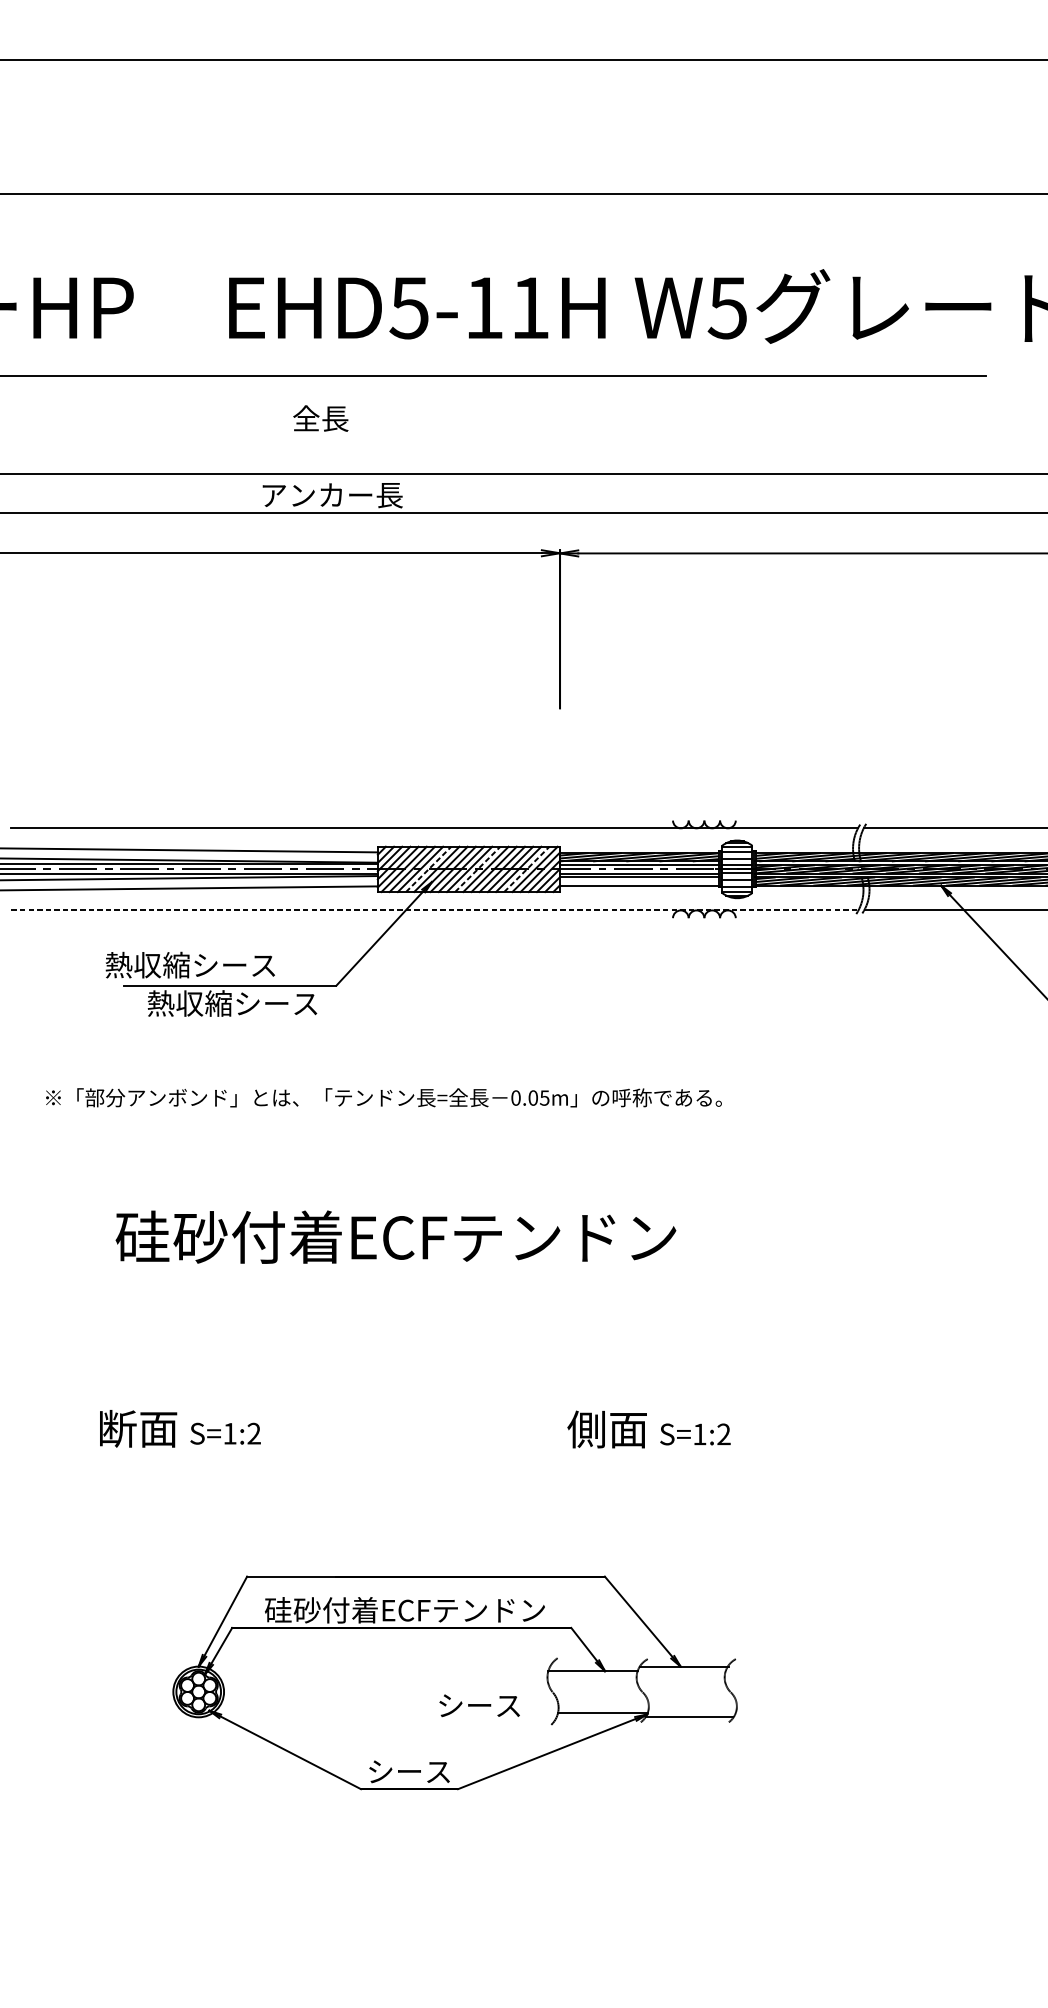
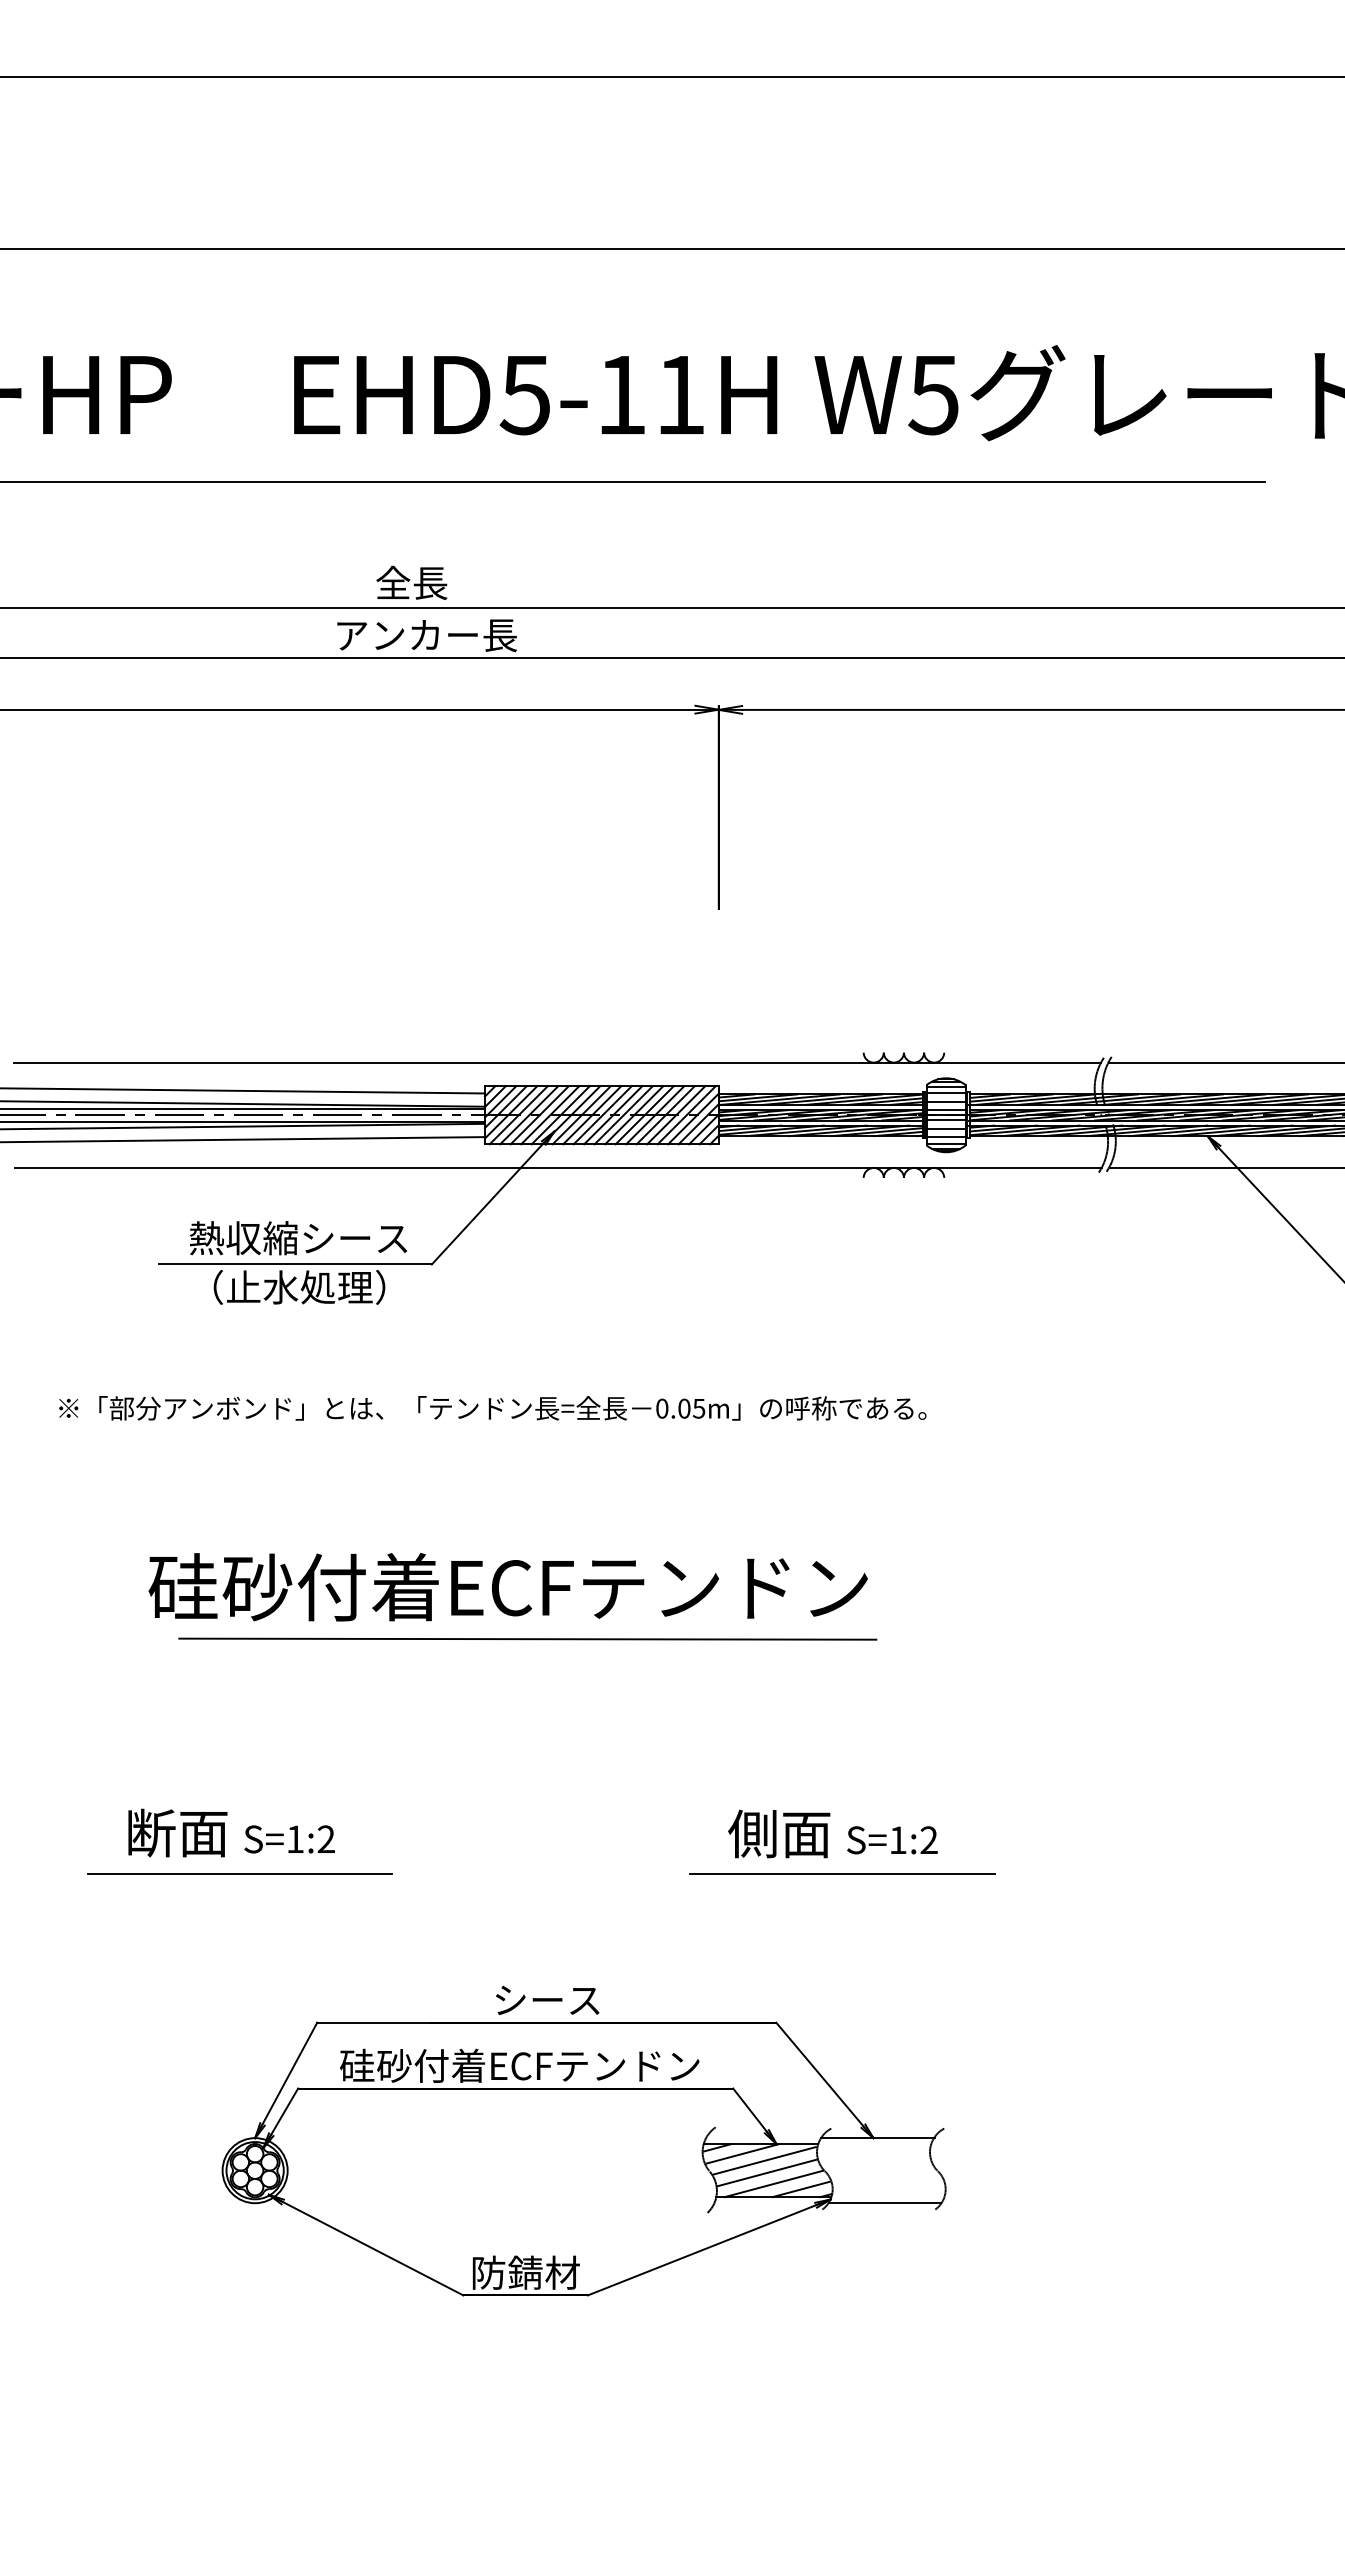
text: (320, 418) -> (411, 582), moved
line: (428, 868) -> (550, 1114), dashed -> solid
line: (478, 868) -> (613, 1114), dashed -> solid
line: (527, 868) -> (676, 1114), dashed -> solid
hatch: (639, 868) -> (820, 1114), added
hatch: (639, 881) -> (820, 1130), added
line: (435, 910) -> (558, 1167), dashed -> solid
text: (190, 965) -> (298, 1238), moved
text: (232, 1002) -> (298, 1286), 熱収縮シース -> （止水処理）
line: (410, 1277) -> (527, 1638), added
line: (186, 1460) -> (239, 1873), added
line: (656, 1460) -> (842, 1873), added
hatch: (598, 1691) -> (767, 2170), added
text: (479, 1705) -> (547, 1999), moved
text: (409, 1771) -> (525, 2272), シース -> 防錆材

